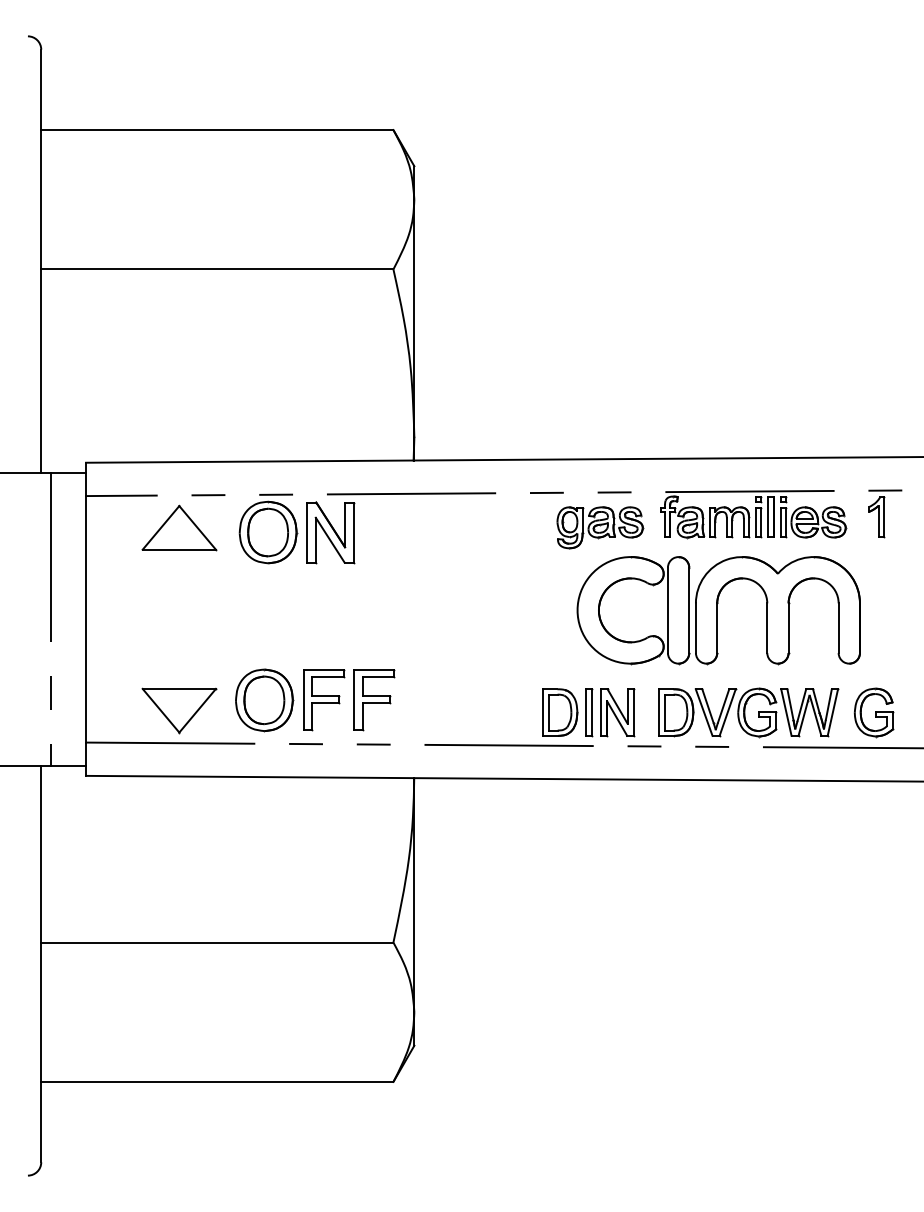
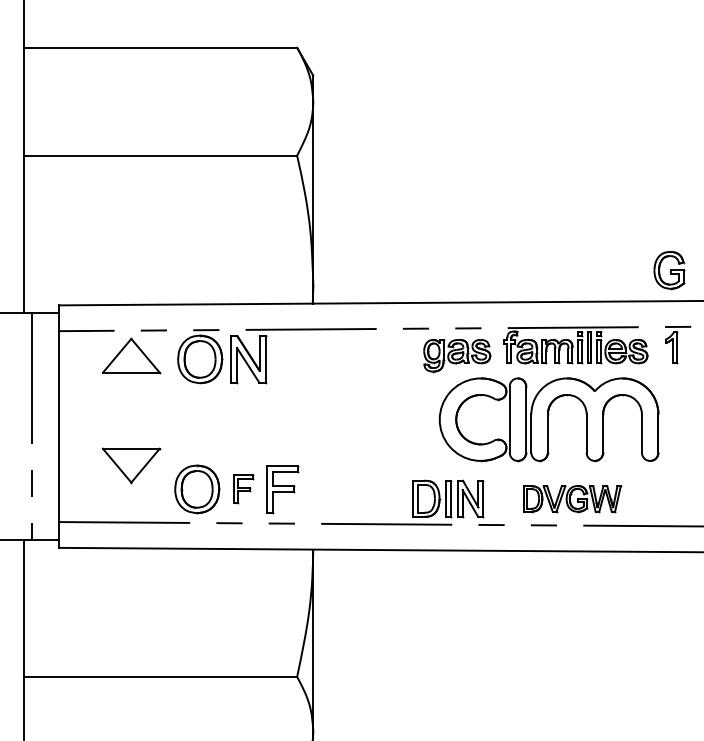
part: (324, 700) -> (243, 489), size x0.6
part: (179, 710) -> (131, 465), moved
part: (748, 712) -> (572, 498), size x0.7
part: (873, 712) -> (668, 270), moved

